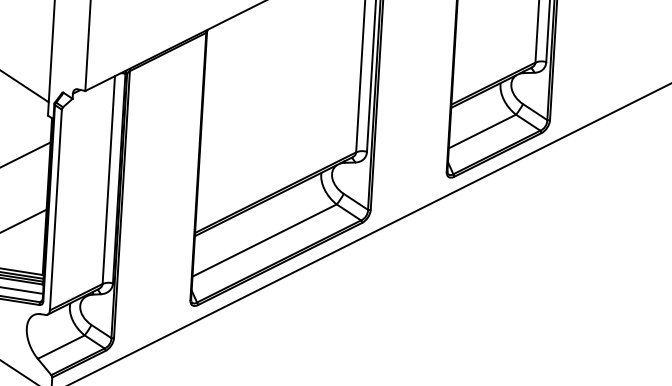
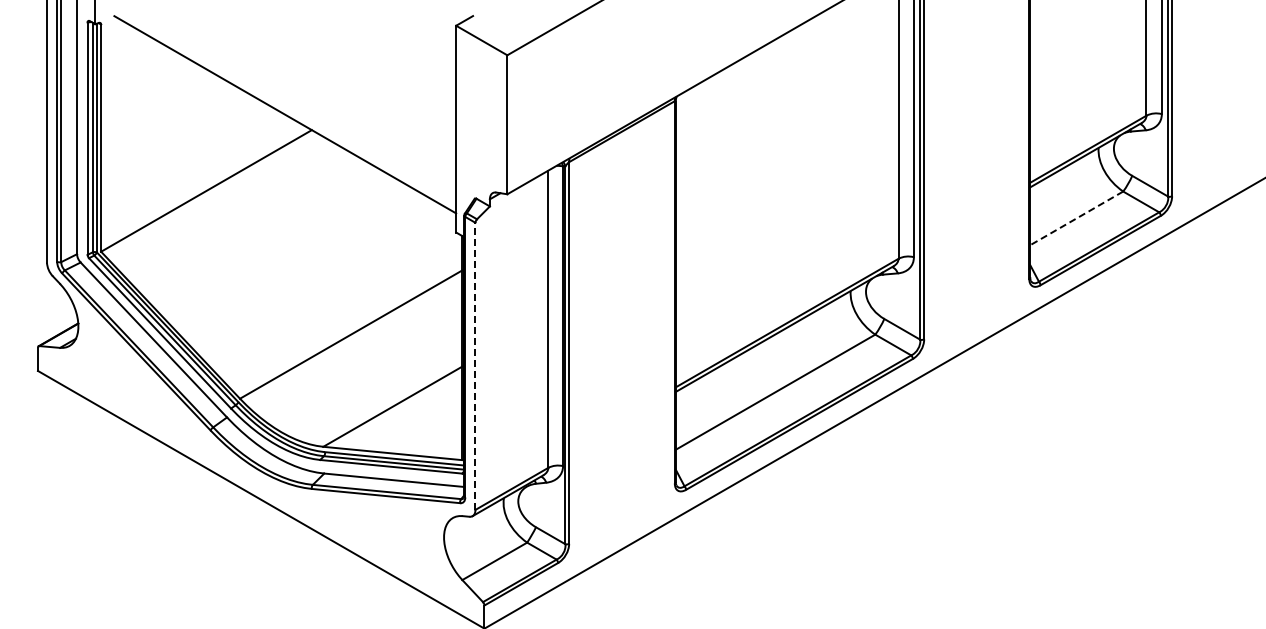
line: (482, 131) -> (1076, 218), solid -> dashed
line: (55, 210) -> (475, 366), solid -> dashed

